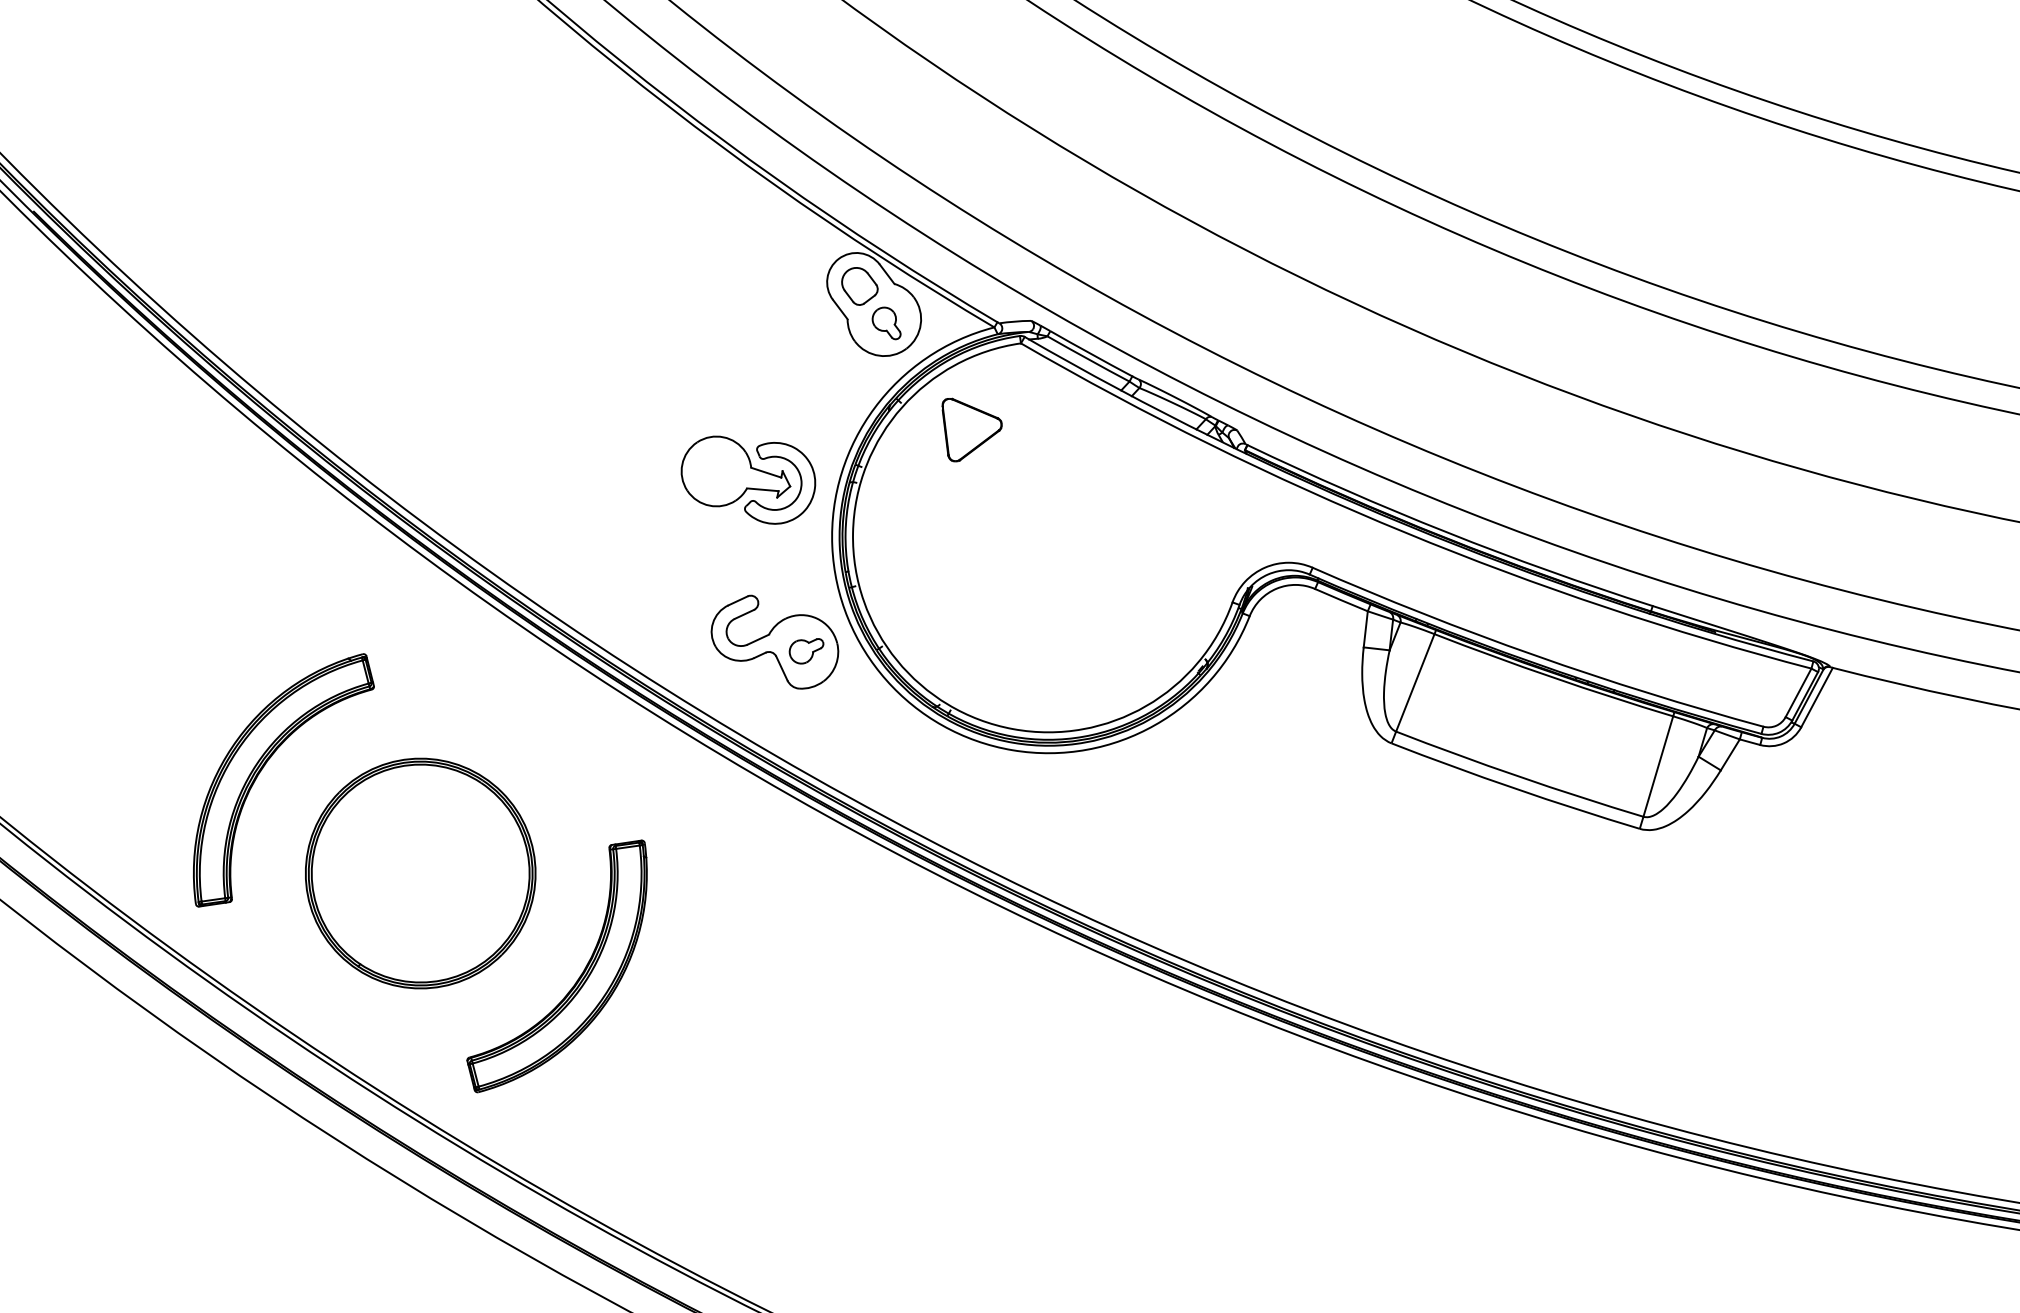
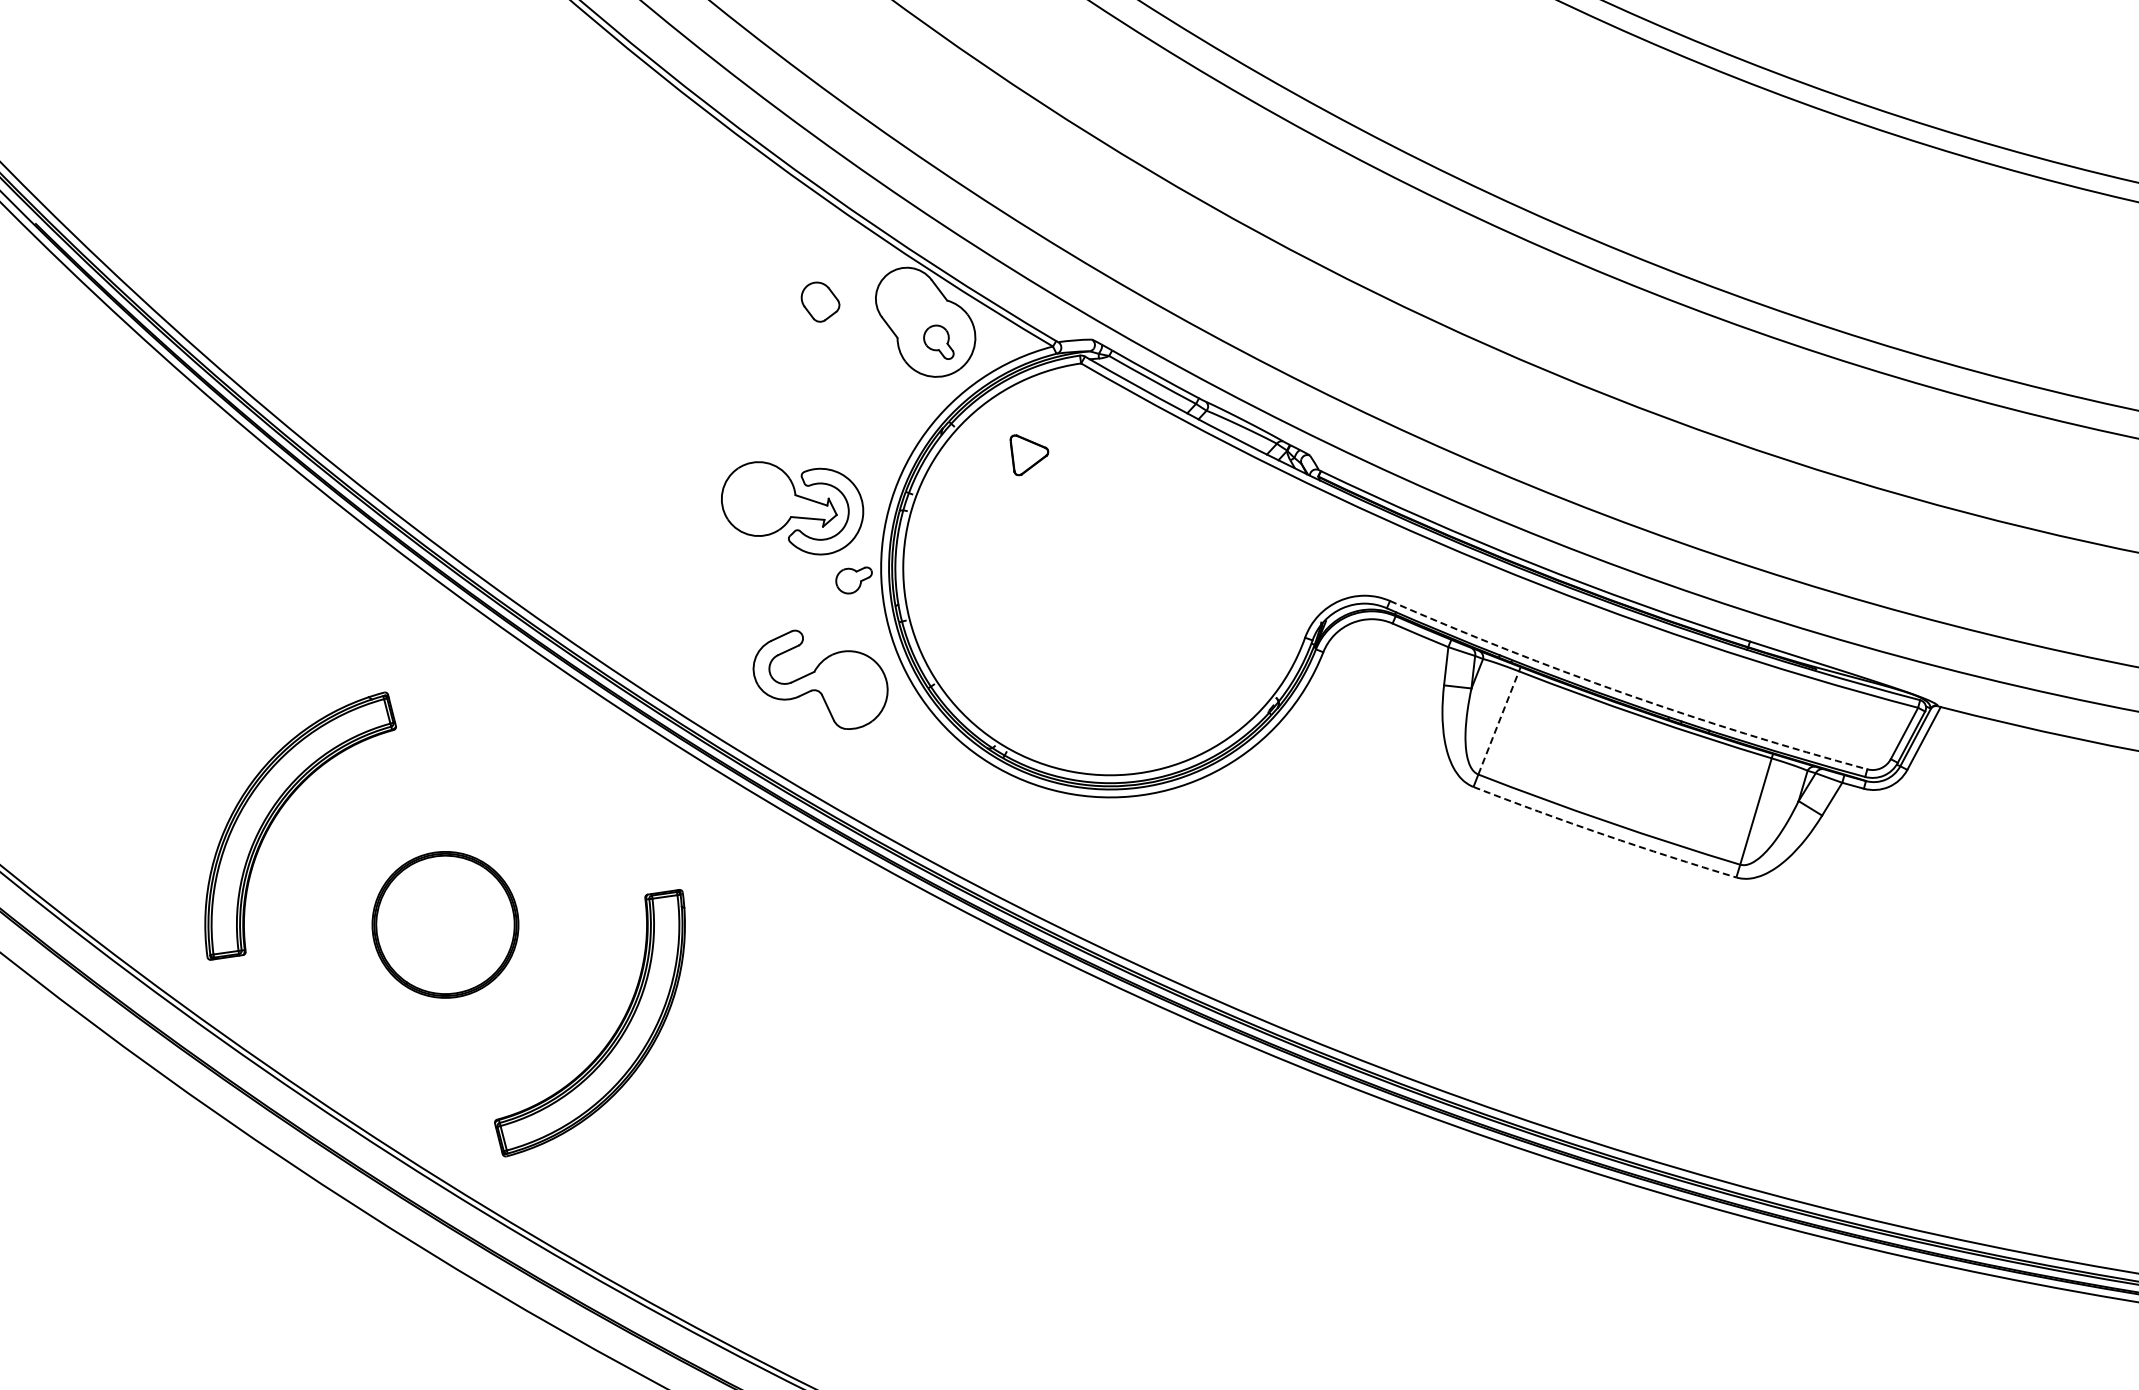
part: (859, 285) -> (820, 301), moved
part: (972, 430) -> (1029, 455), size x0.6
part: (806, 651) -> (853, 580), moved
arc: (1535, 655) -> (1625, 693), solid -> dashed
line: (1415, 682) -> (1498, 722), solid -> dashed
arc: (1515, 788) -> (1604, 834), solid -> dashed
part: (420, 873) -> (445, 924), size x0.6

